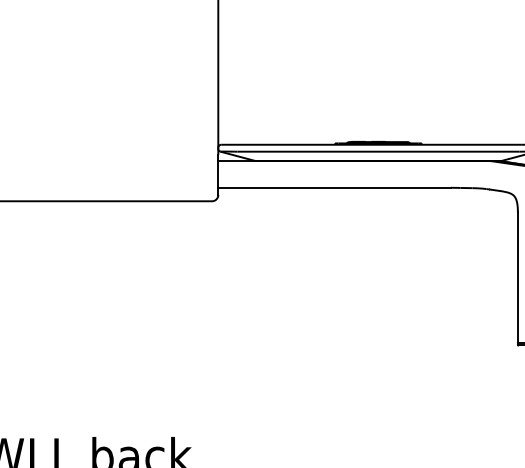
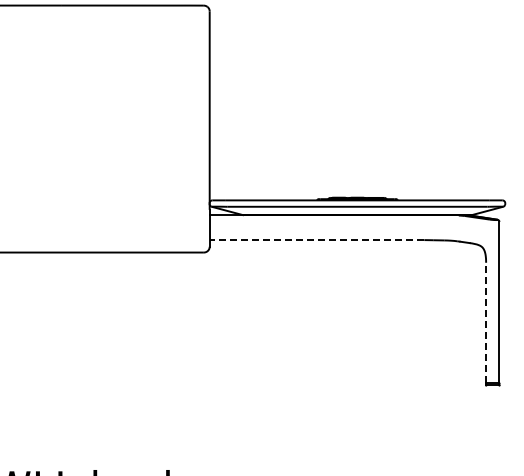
line: (334, 188) -> (316, 240), solid -> dashed
line: (518, 277) -> (486, 322), solid -> dashed

